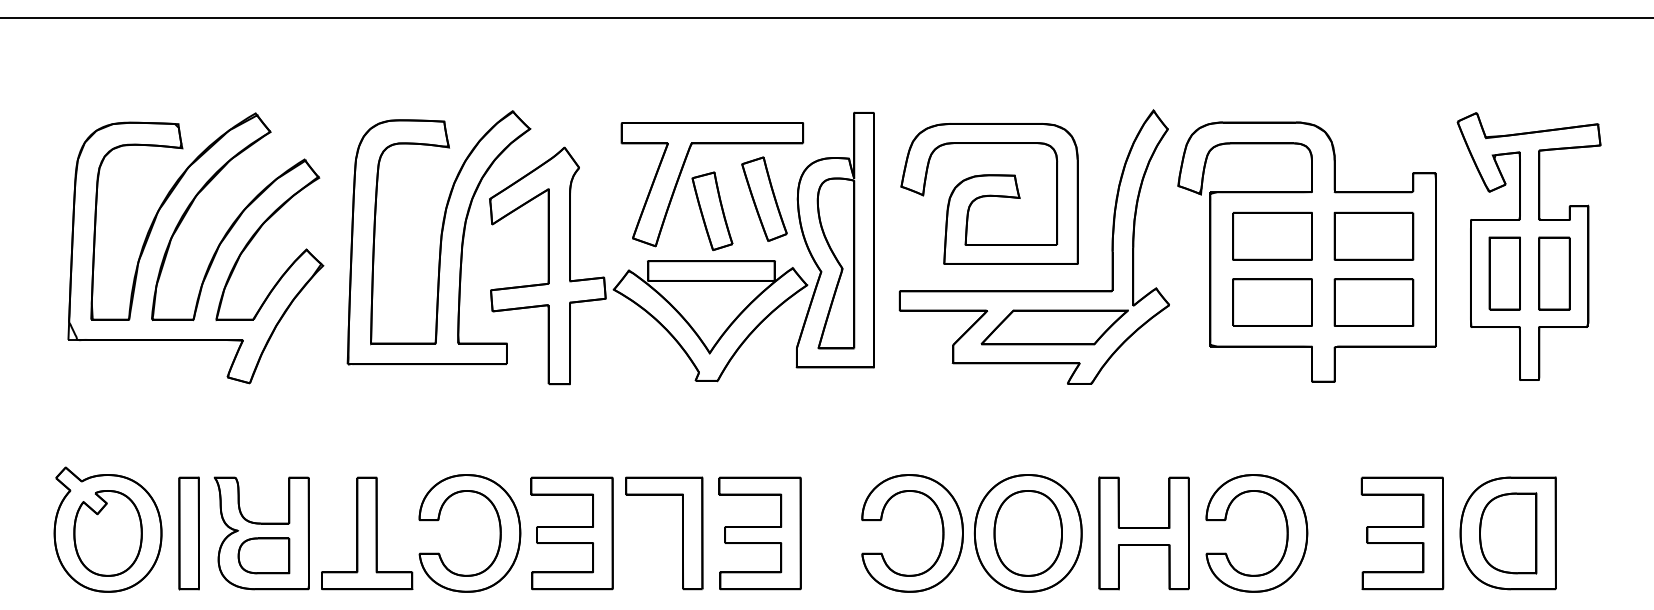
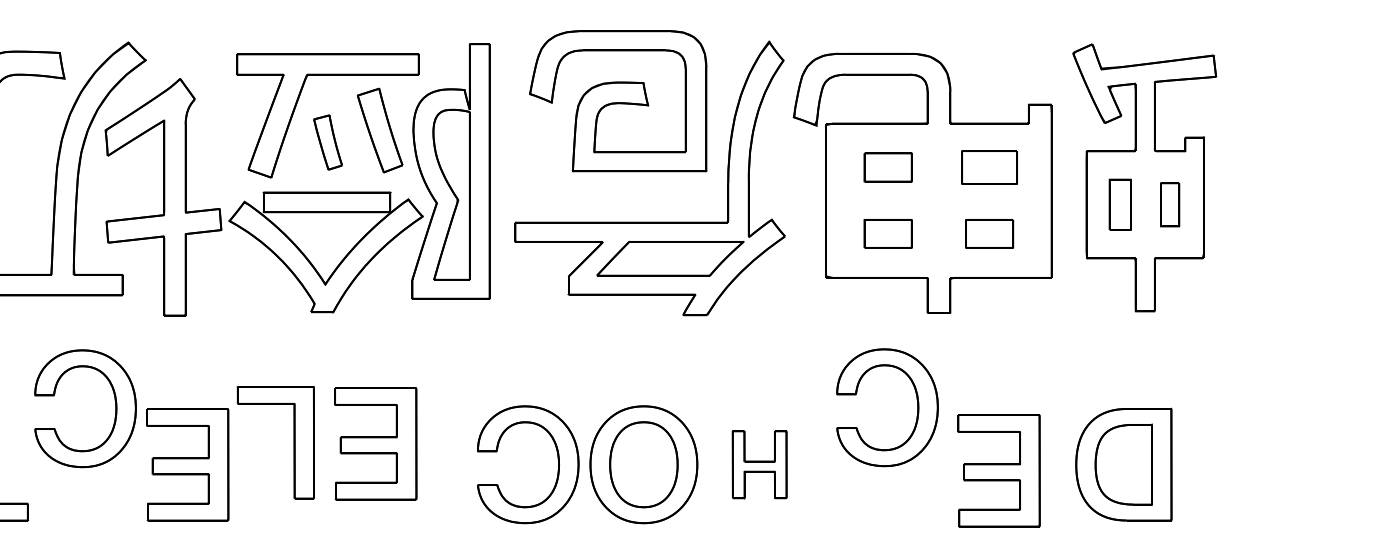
part: (989, 193) -> (618, 100), moved
part: (712, 210) -> (328, 141), size x0.7
part: (1272, 235) -> (888, 166), size x0.6
part: (1373, 235) -> (989, 166), size x0.7
part: (1504, 273) -> (1120, 204), size x0.7
part: (1554, 273) -> (1170, 204), size x0.6
part: (1272, 302) -> (888, 233), size x0.6
part: (1373, 302) -> (989, 233), size x0.6
part: (499, 533) -> (115, 408), moved
part: (682, 533) -> (294, 442), moved
part: (759, 533) -> (375, 443), moved
part: (1143, 533) -> (759, 464), size x0.6
part: (1286, 533) -> (917, 407), moved
part: (1402, 533) -> (999, 470), moved

